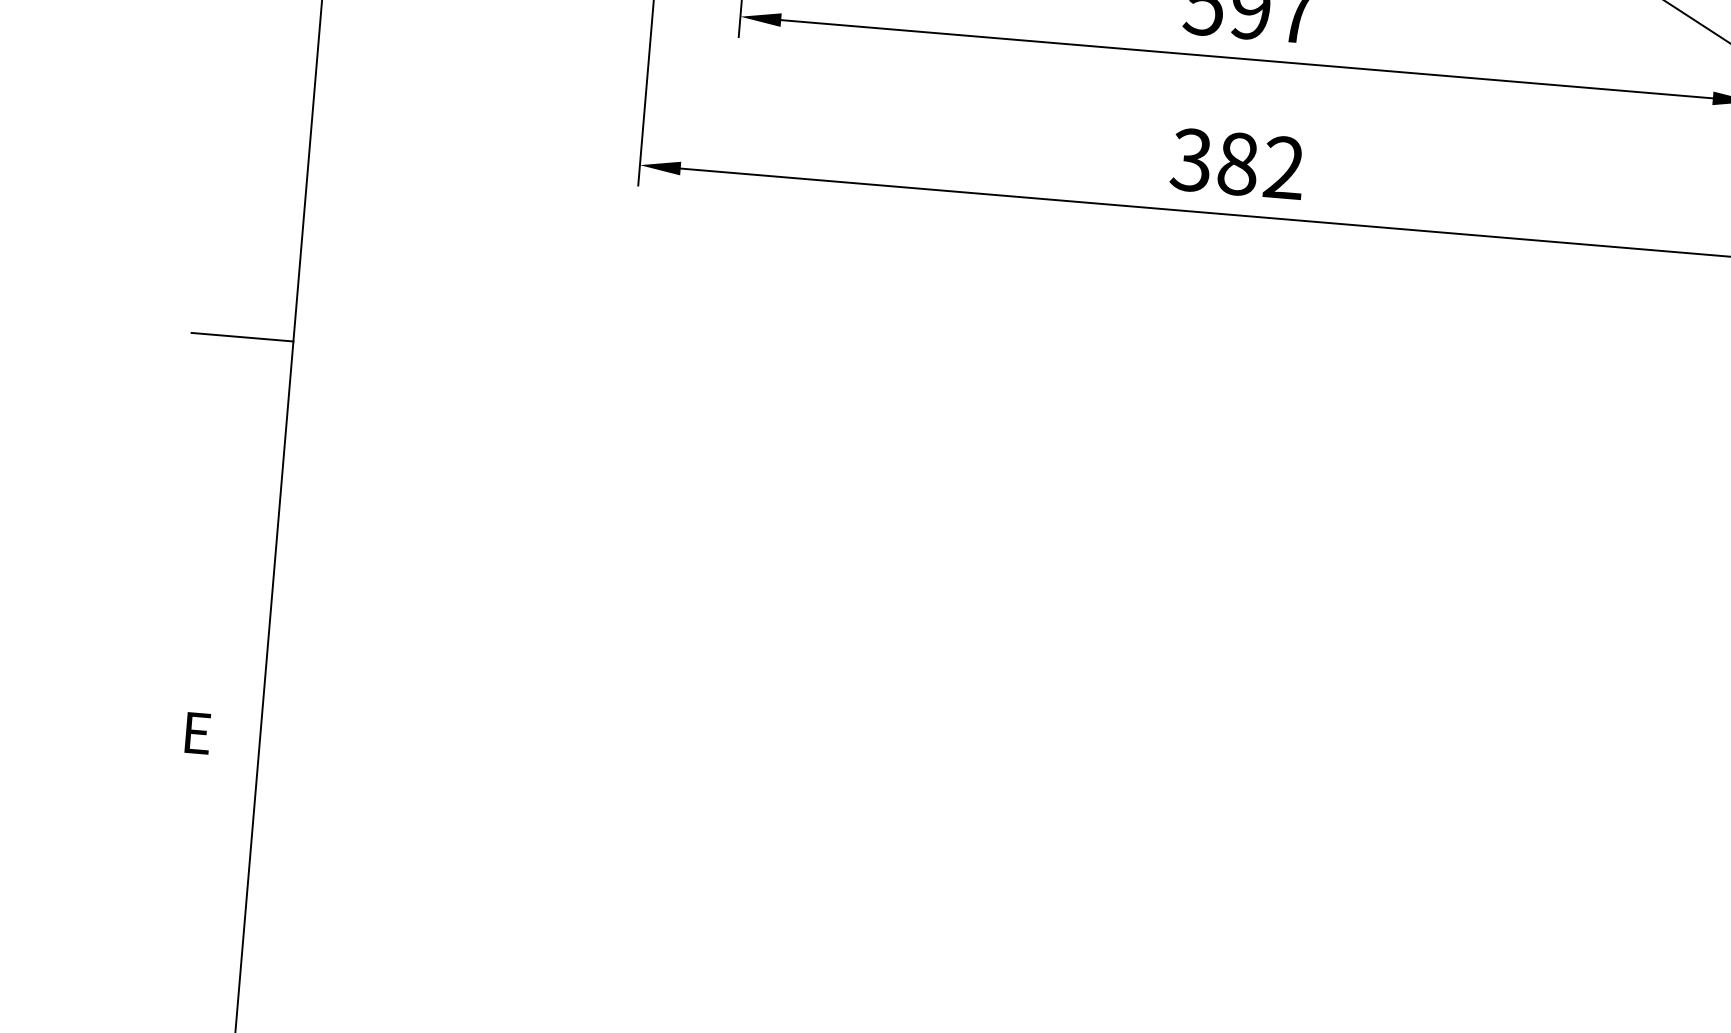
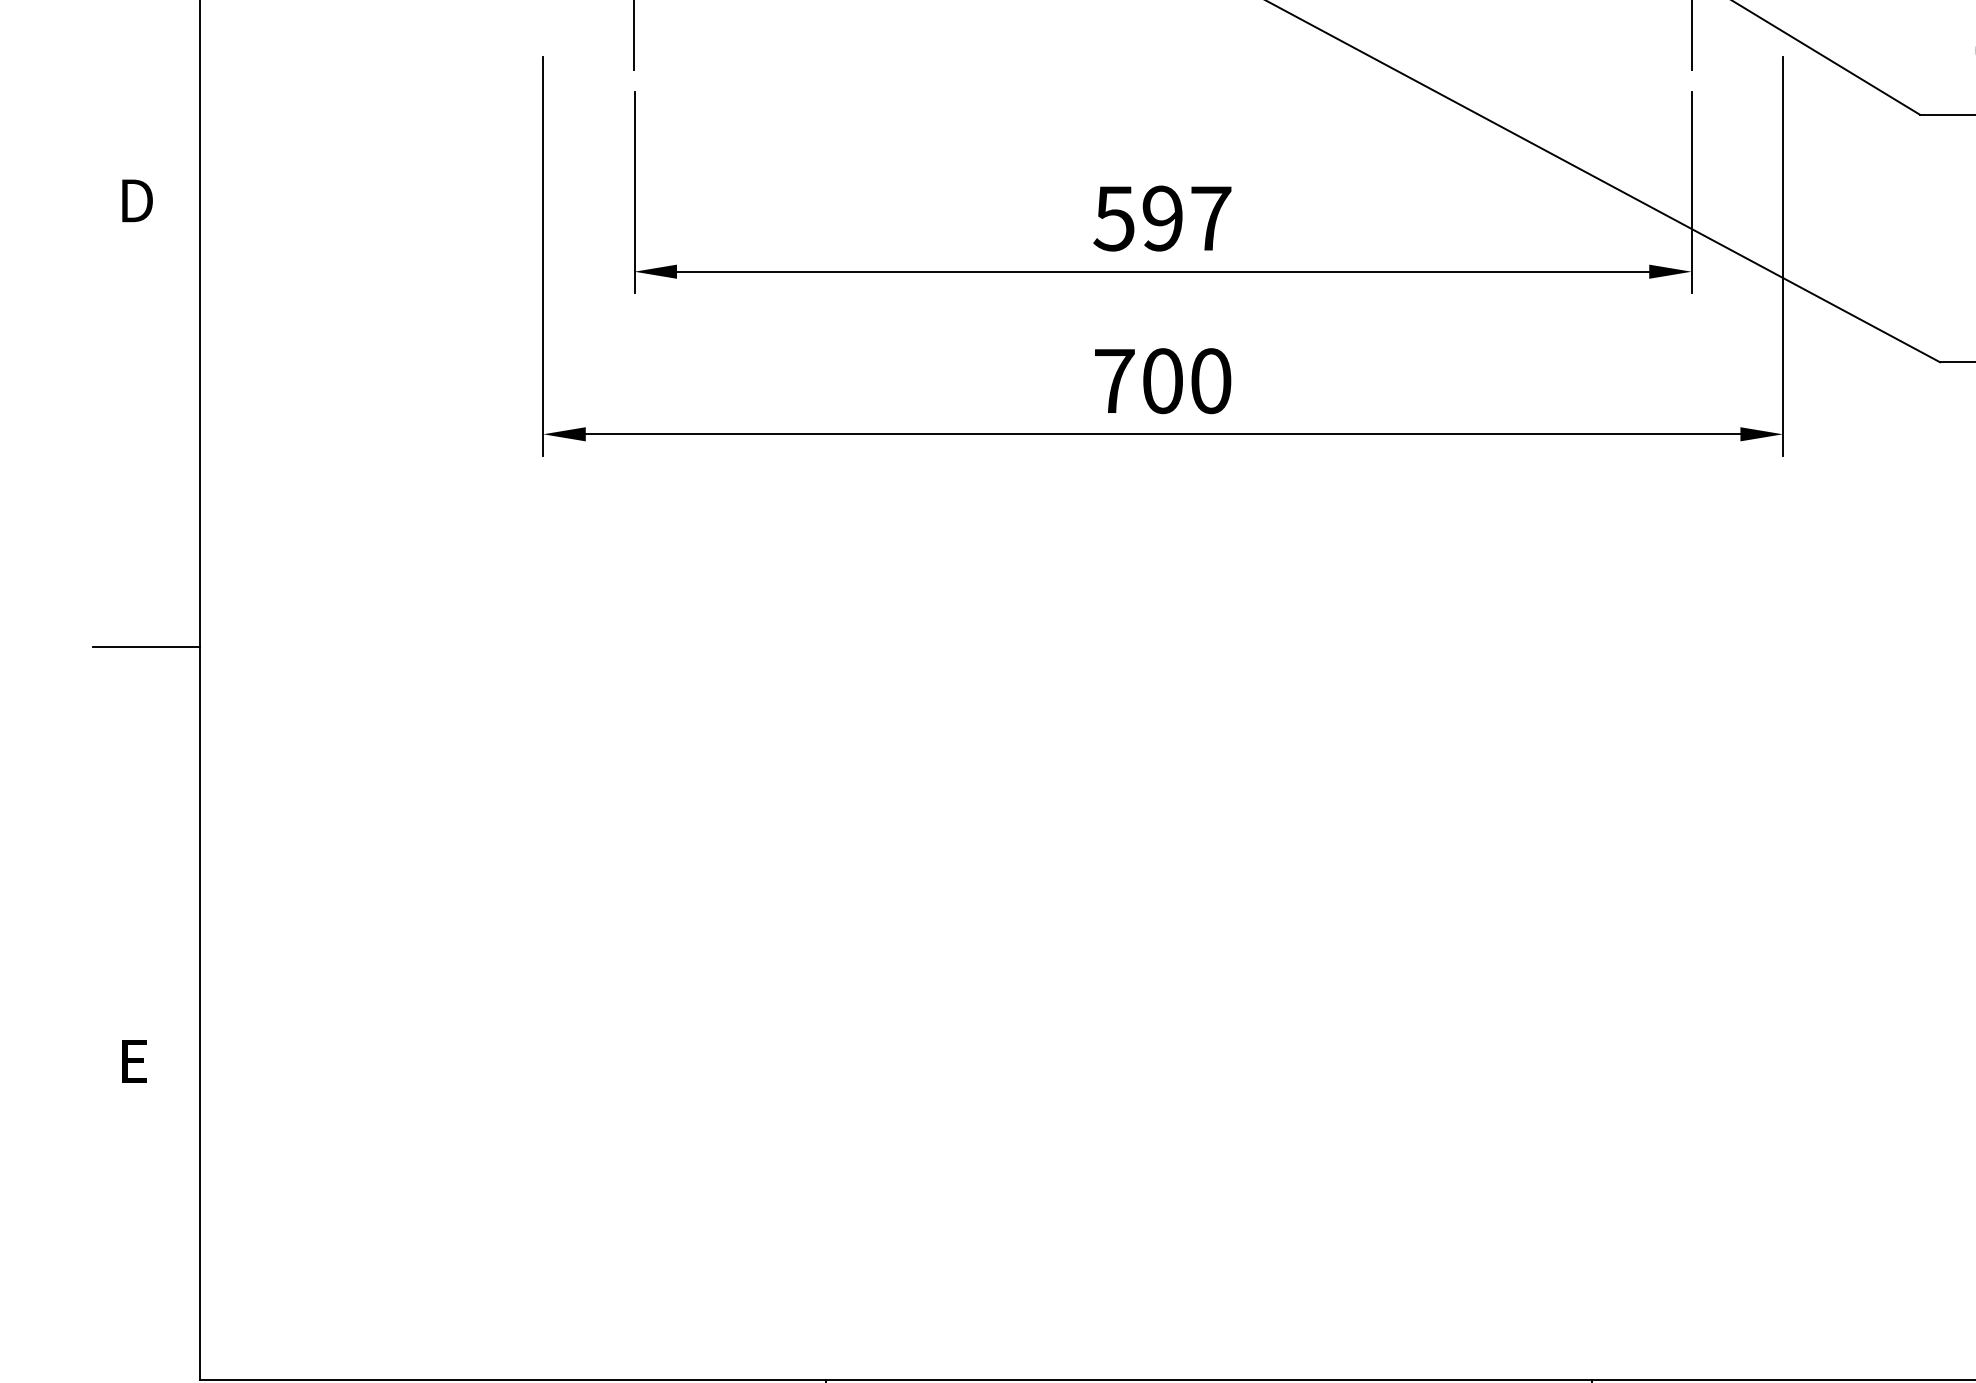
text: (1237, 164) -> (1162, 381), 382 -> 700

